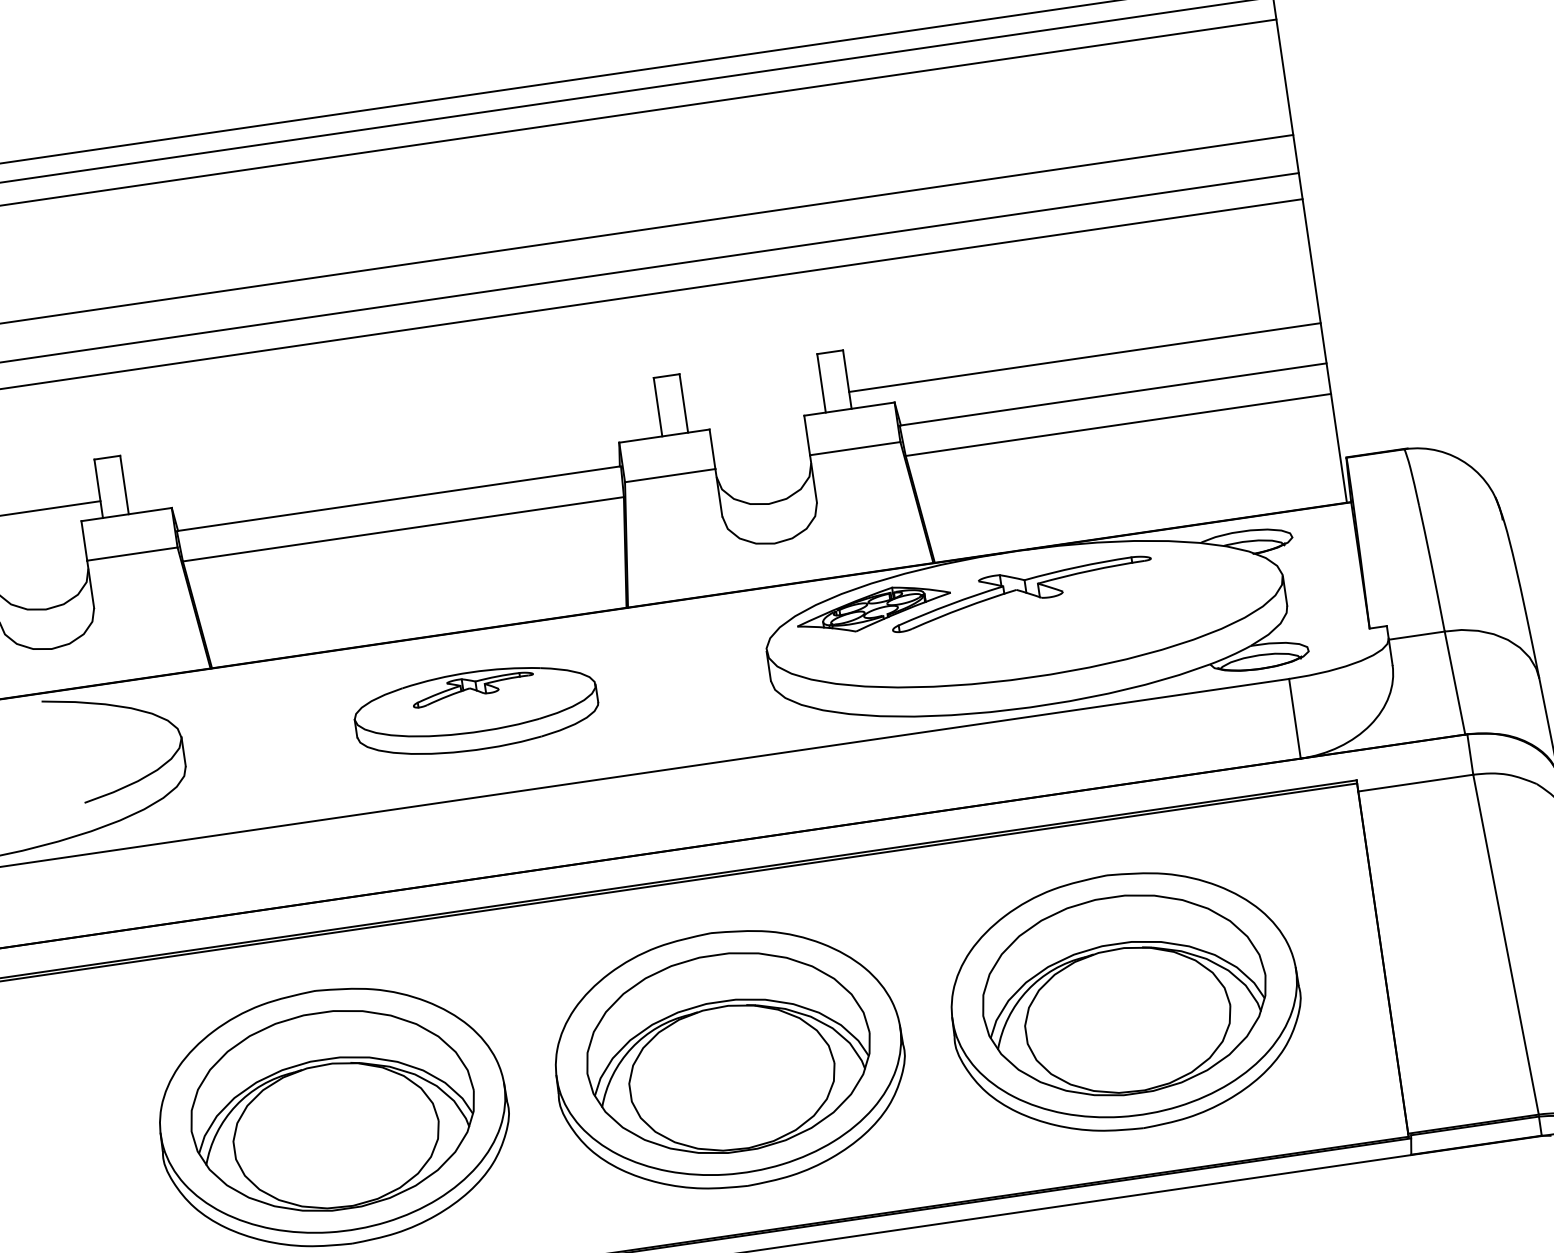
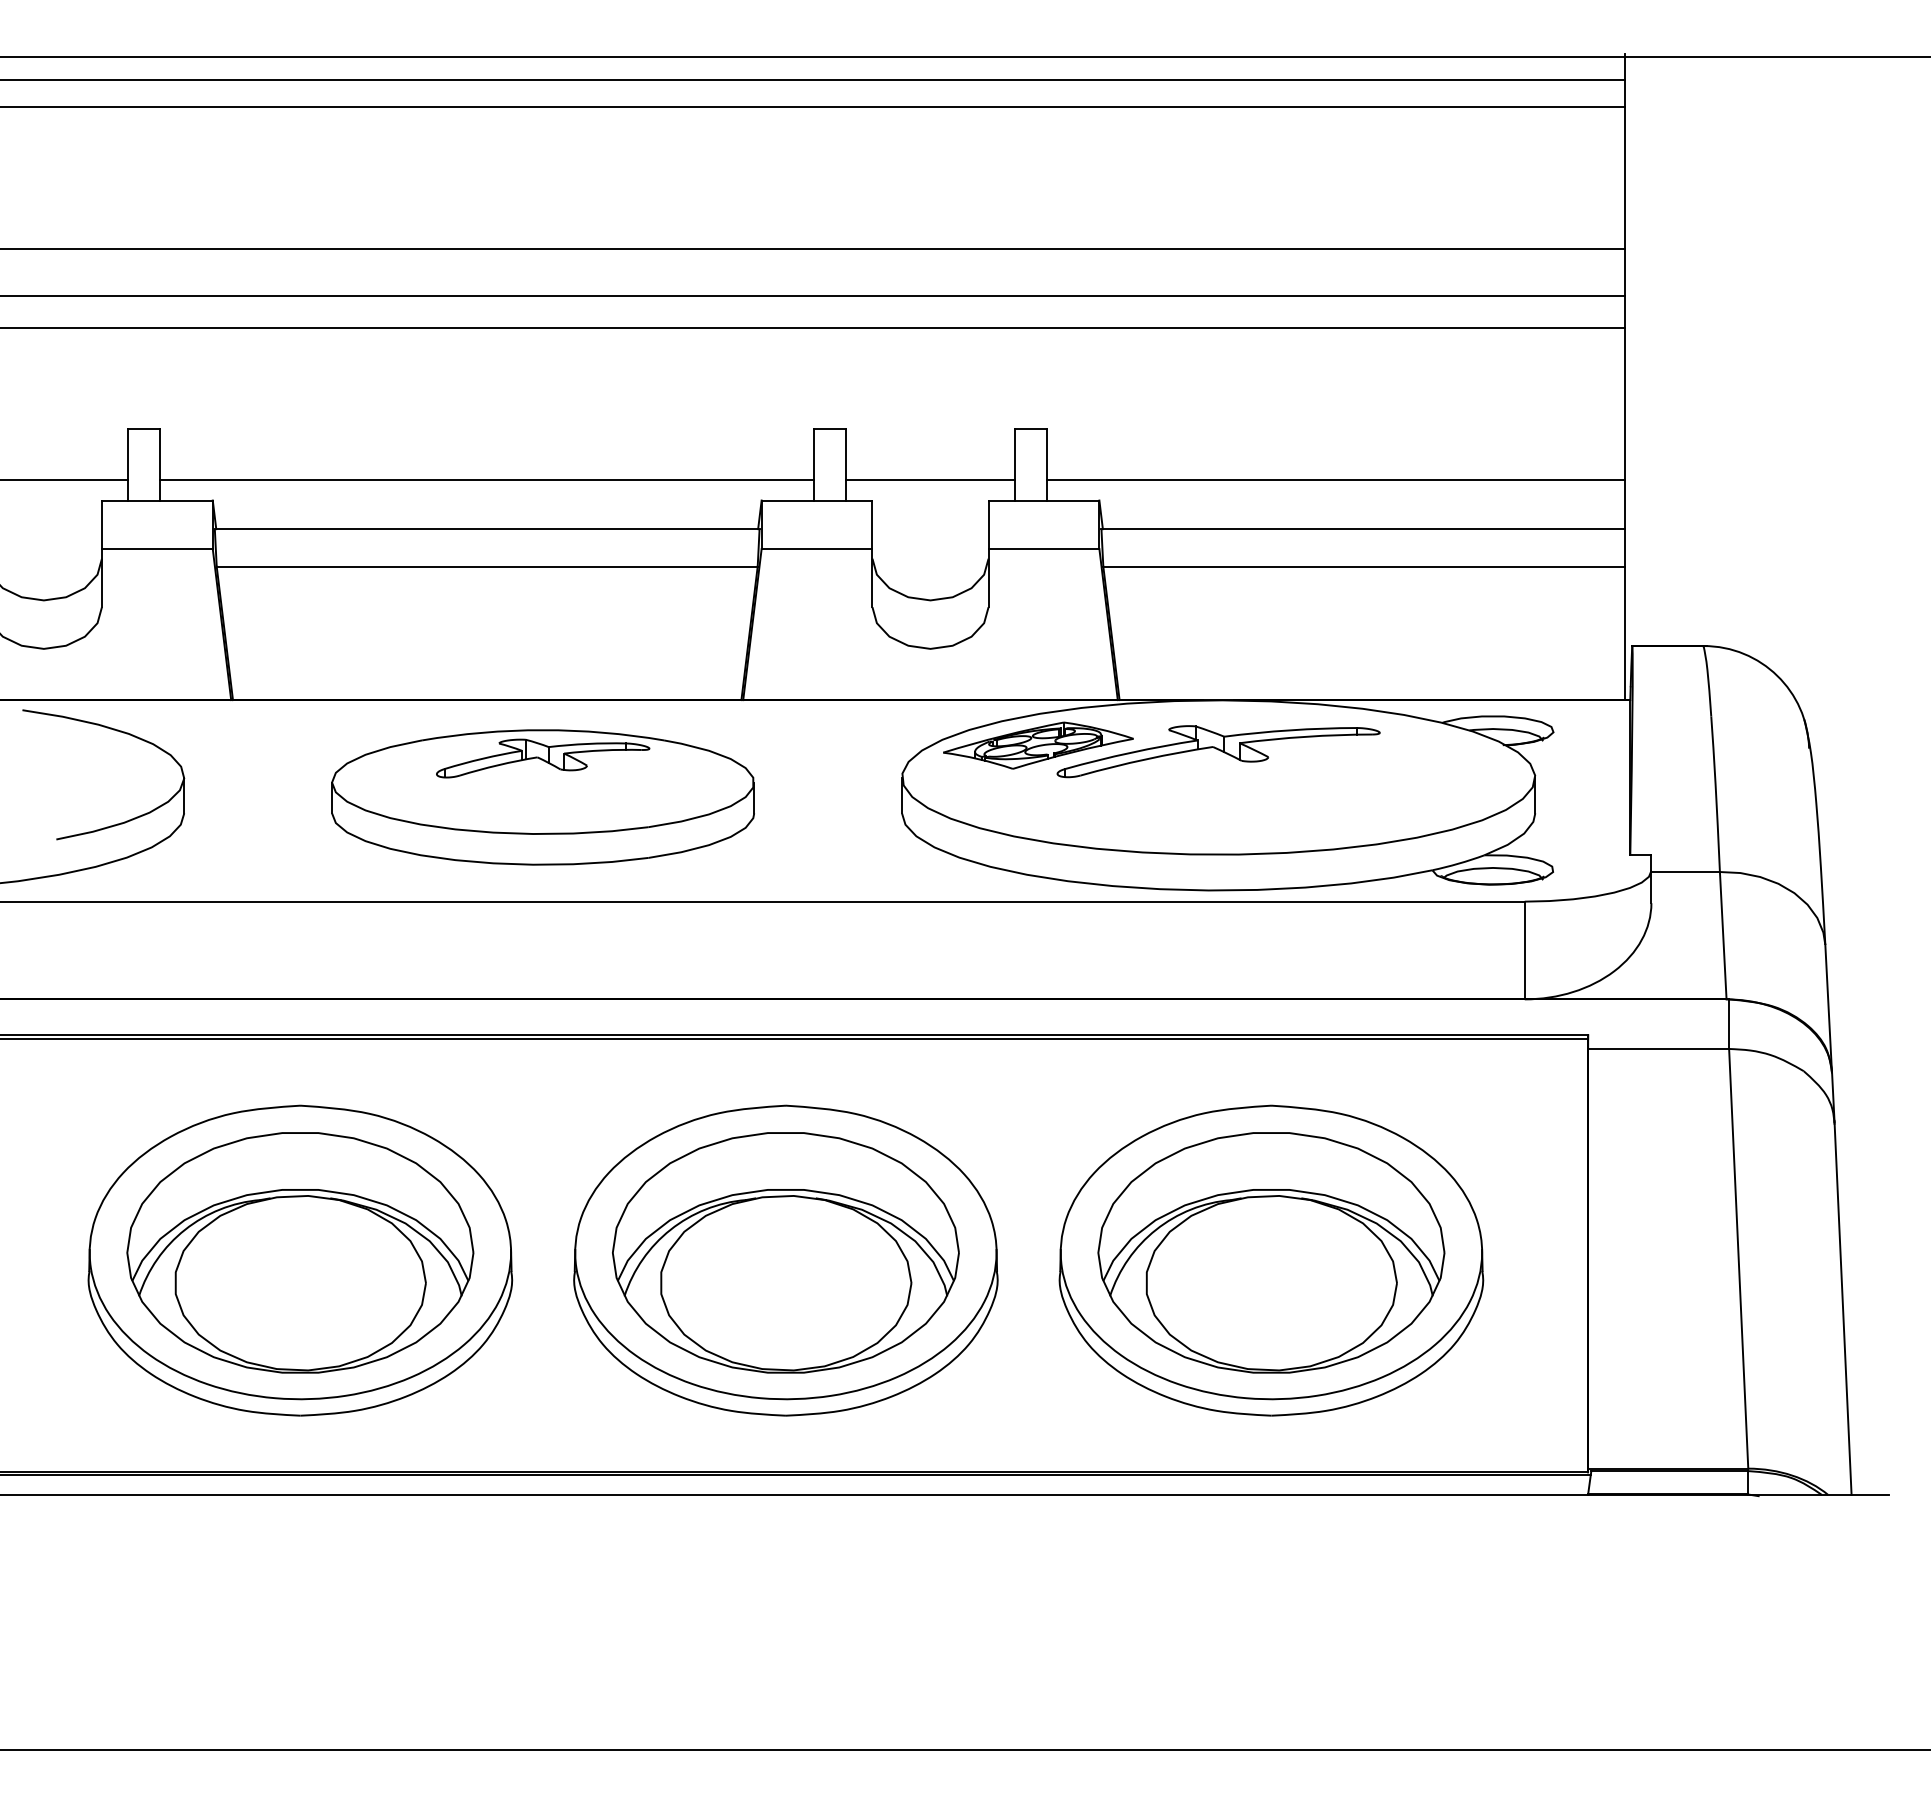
line: (754, 405) -> (930, 479), added
line: (393, 458) -> (487, 479), added
part: (475, 710) -> (542, 797), size x1.43

